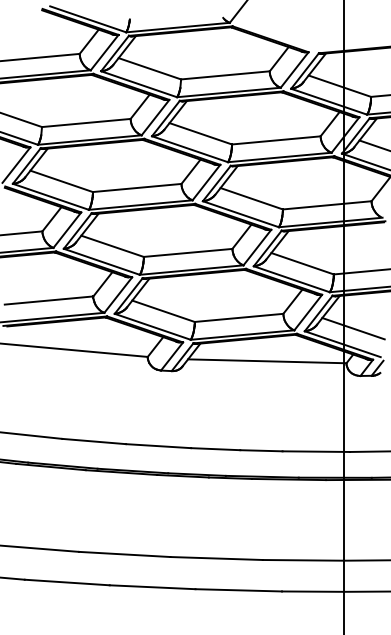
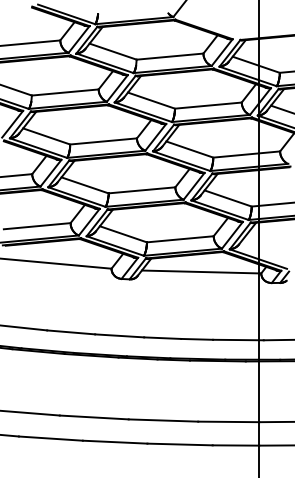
line: (353, 328) -> (266, 247), removed

